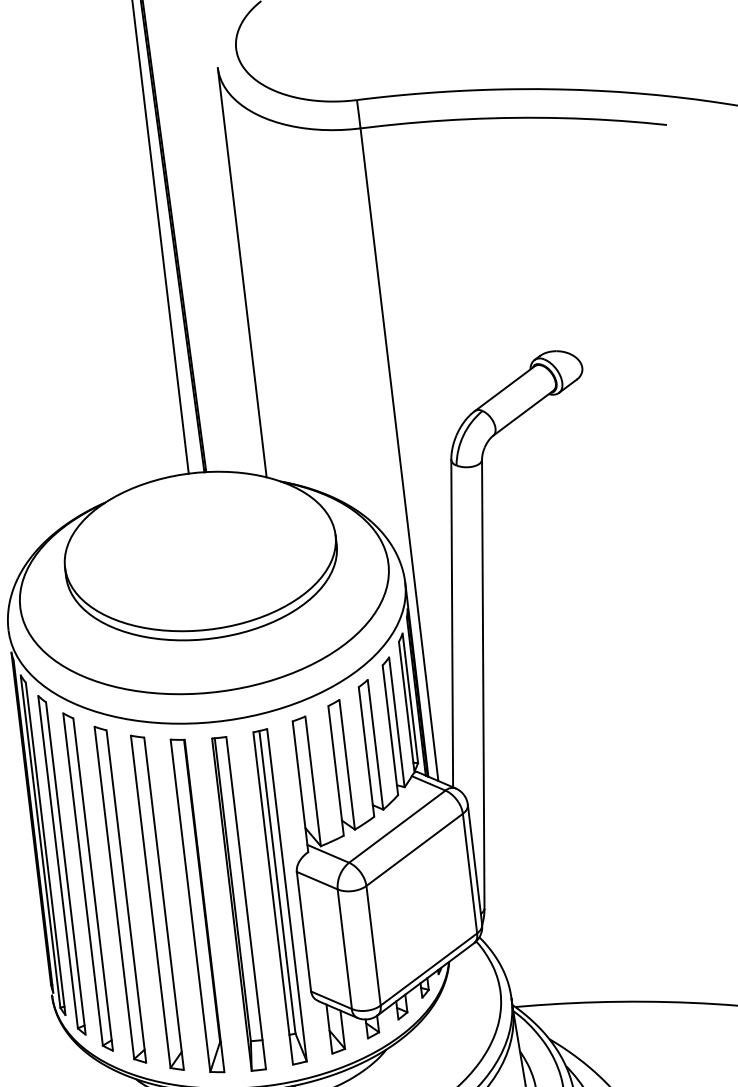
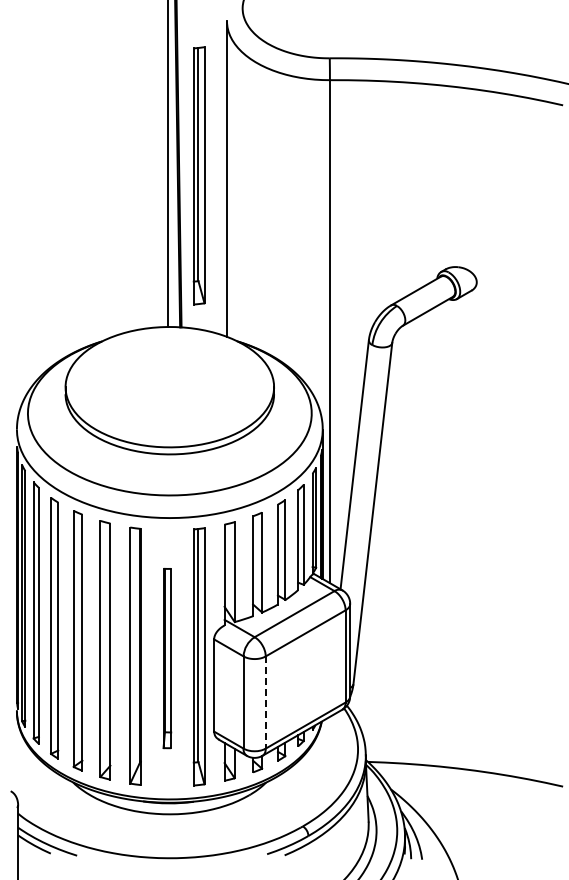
part: (204, 272) -> (198, 175), added
part: (239, 903) -> (167, 658), size x0.7
line: (373, 947) -> (265, 703), solid -> dashed

